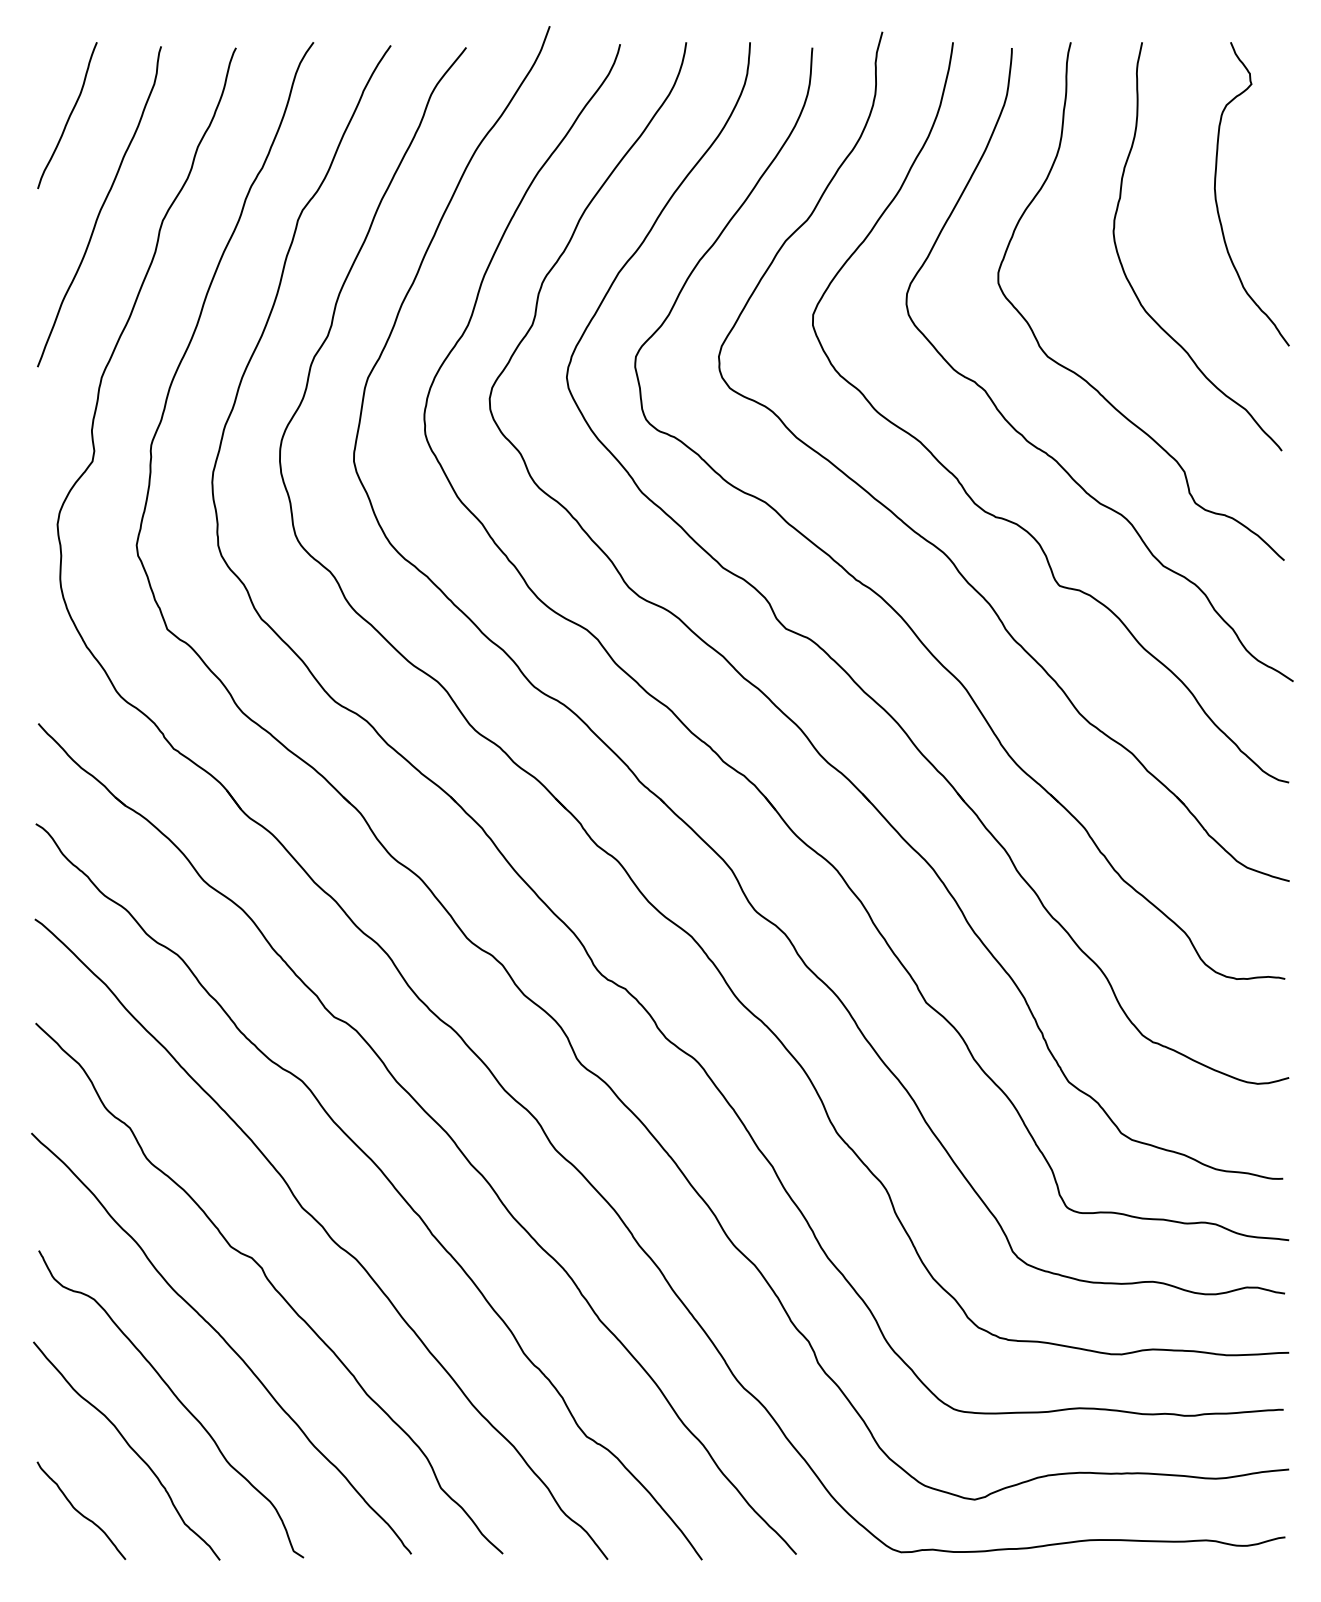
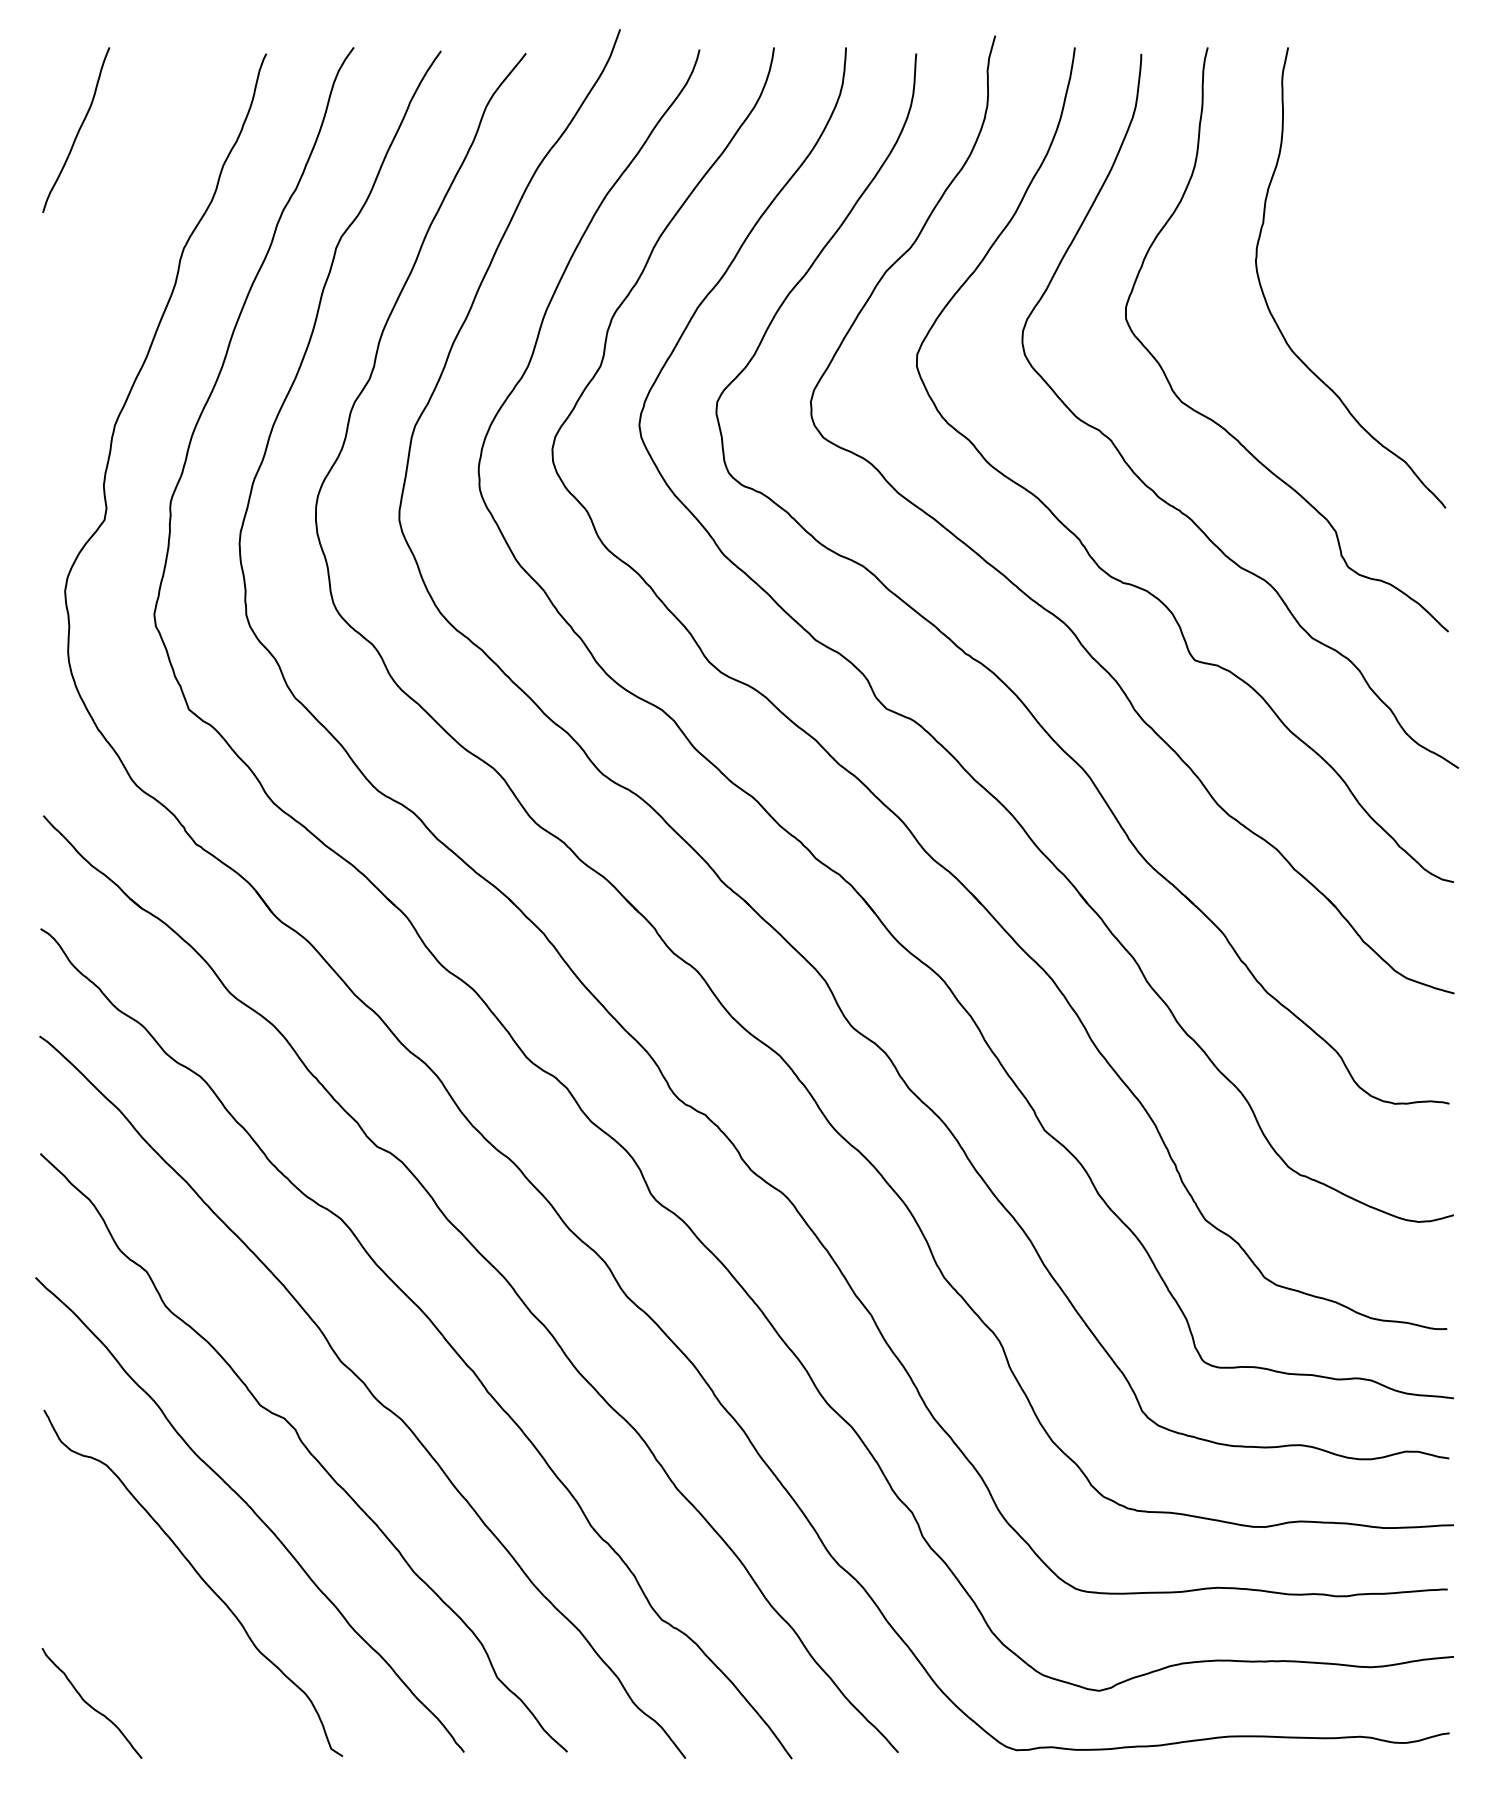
curve: (1216, 200) -> (1372, 225), removed
curve: (101, 206) -> (114, 232), removed
curve: (129, 1447) -> (146, 1632), removed

